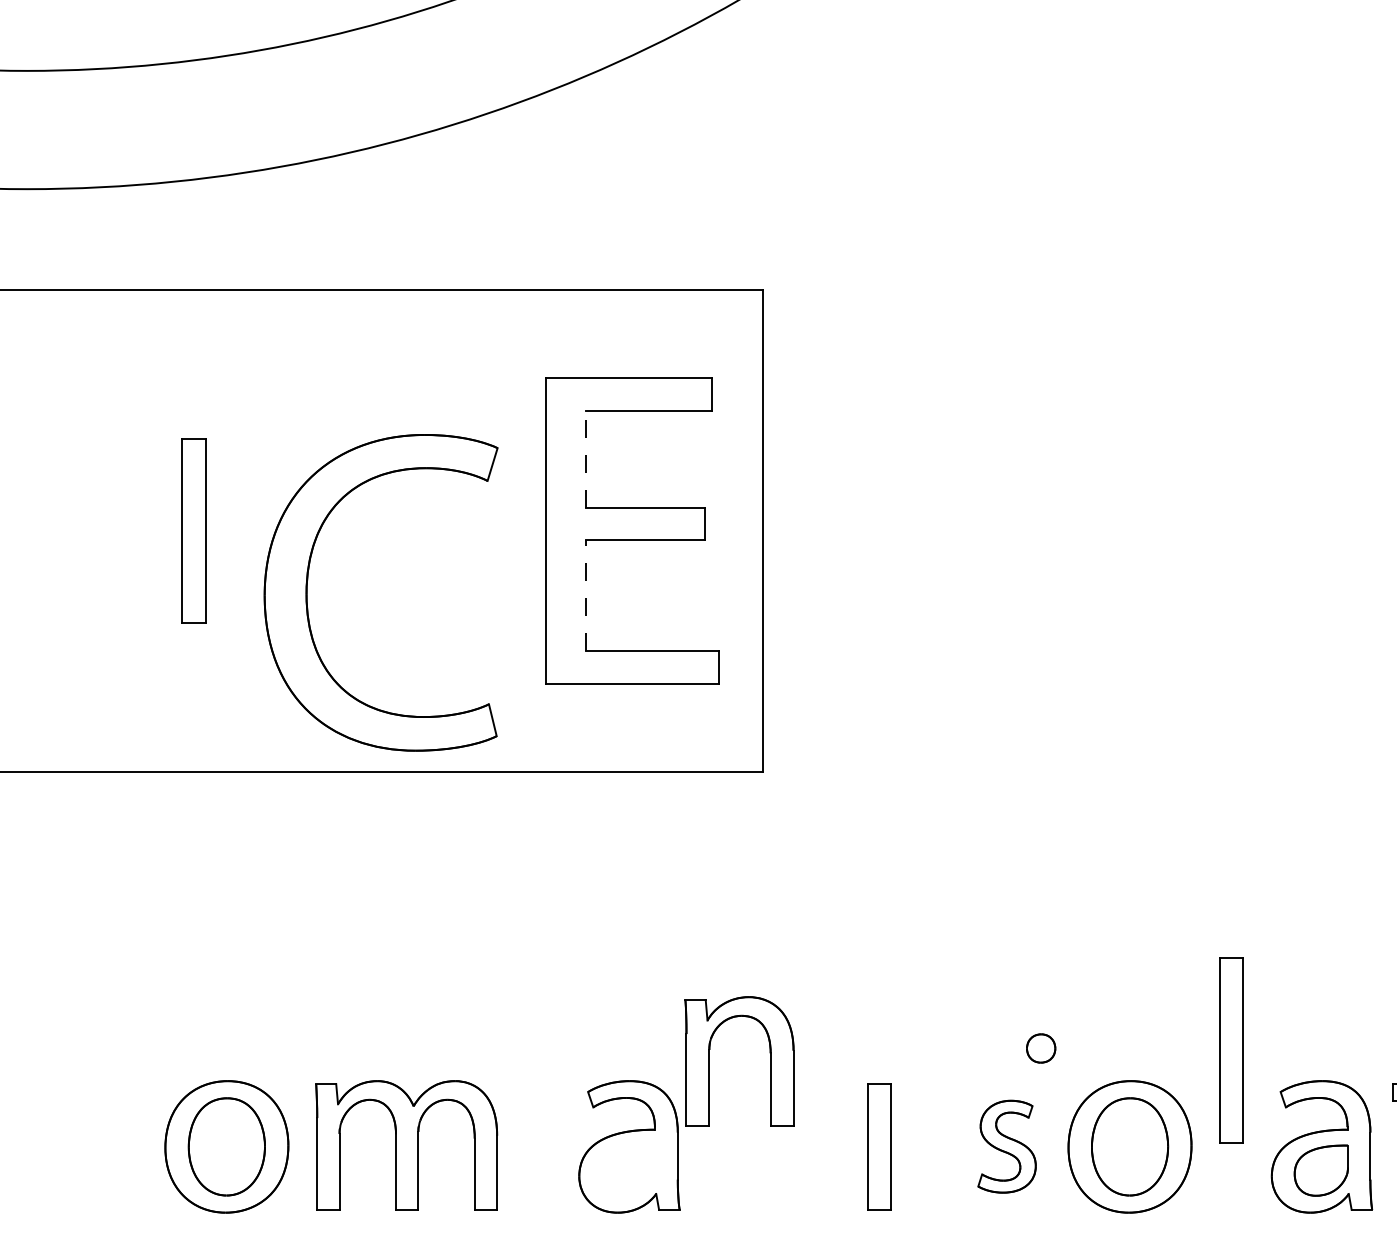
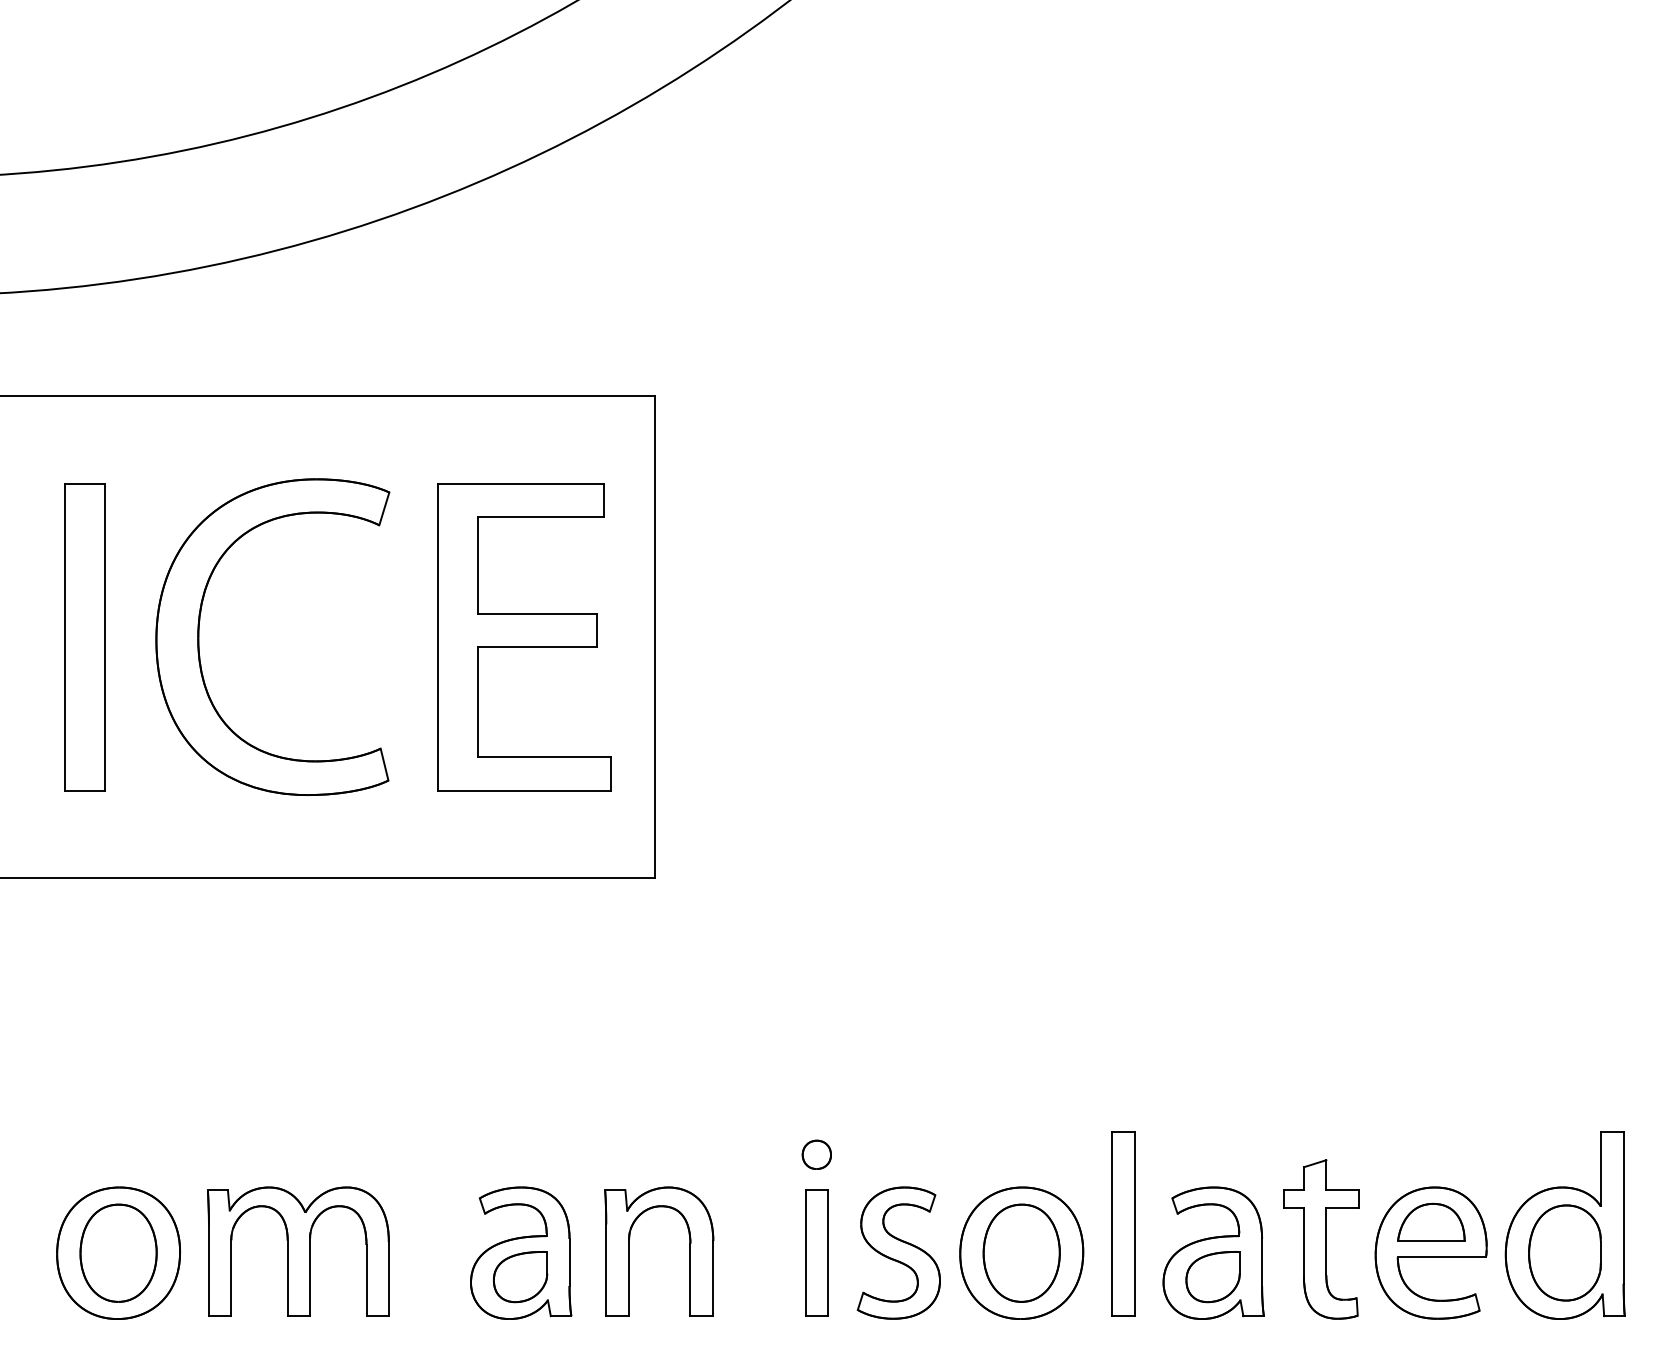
line: (586, 459) -> (478, 565), dashed -> solid
part: (192, 531) -> (84, 637), size x1.67
part: (307, 592) -> (199, 636), moved
line: (586, 595) -> (478, 701), dashed -> solid
part: (1040, 1048) -> (816, 1154), moved
part: (1231, 1050) -> (1123, 1223), moved
part: (709, 1061) -> (629, 1251), moved
part: (878, 1146) -> (816, 1252), moved
part: (1006, 1146) -> (898, 1252), size x1.43
part: (628, 1171) -> (520, 1277), added

